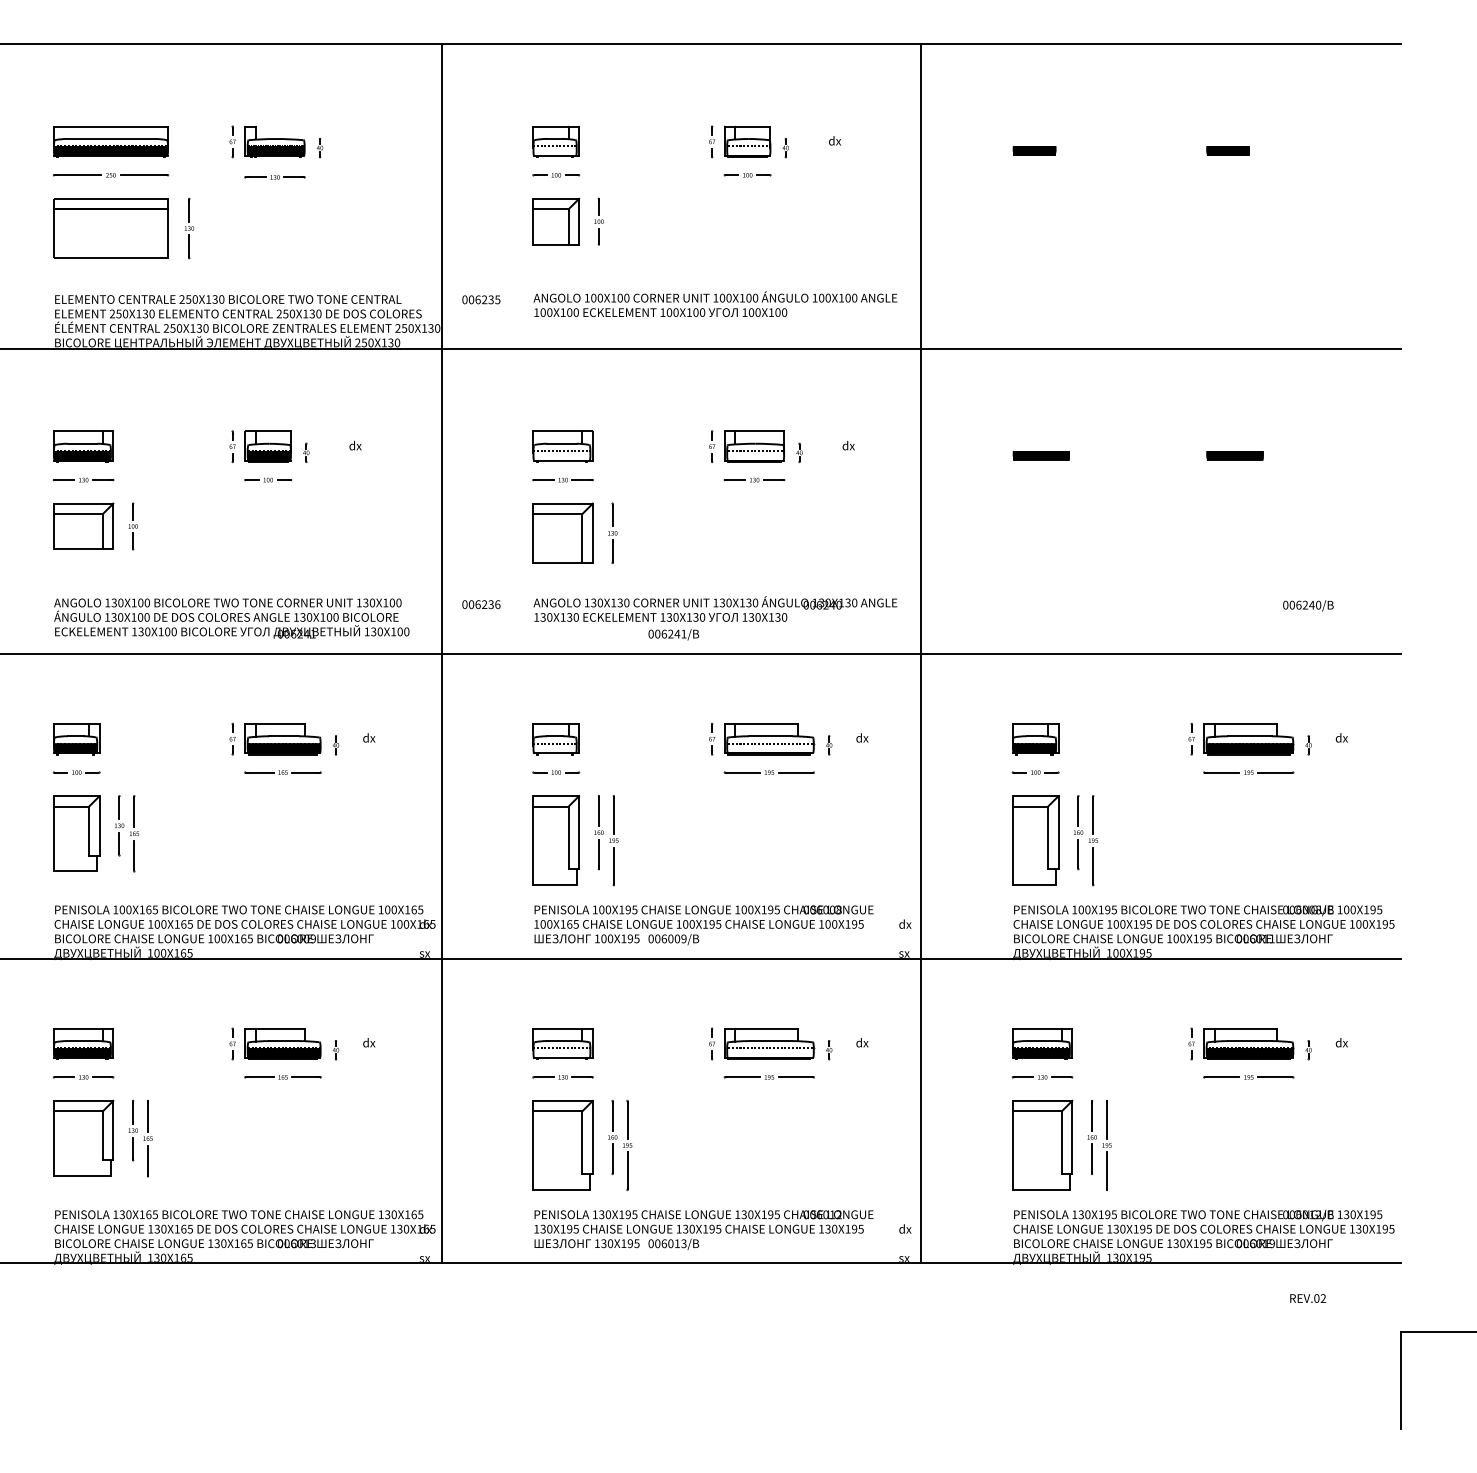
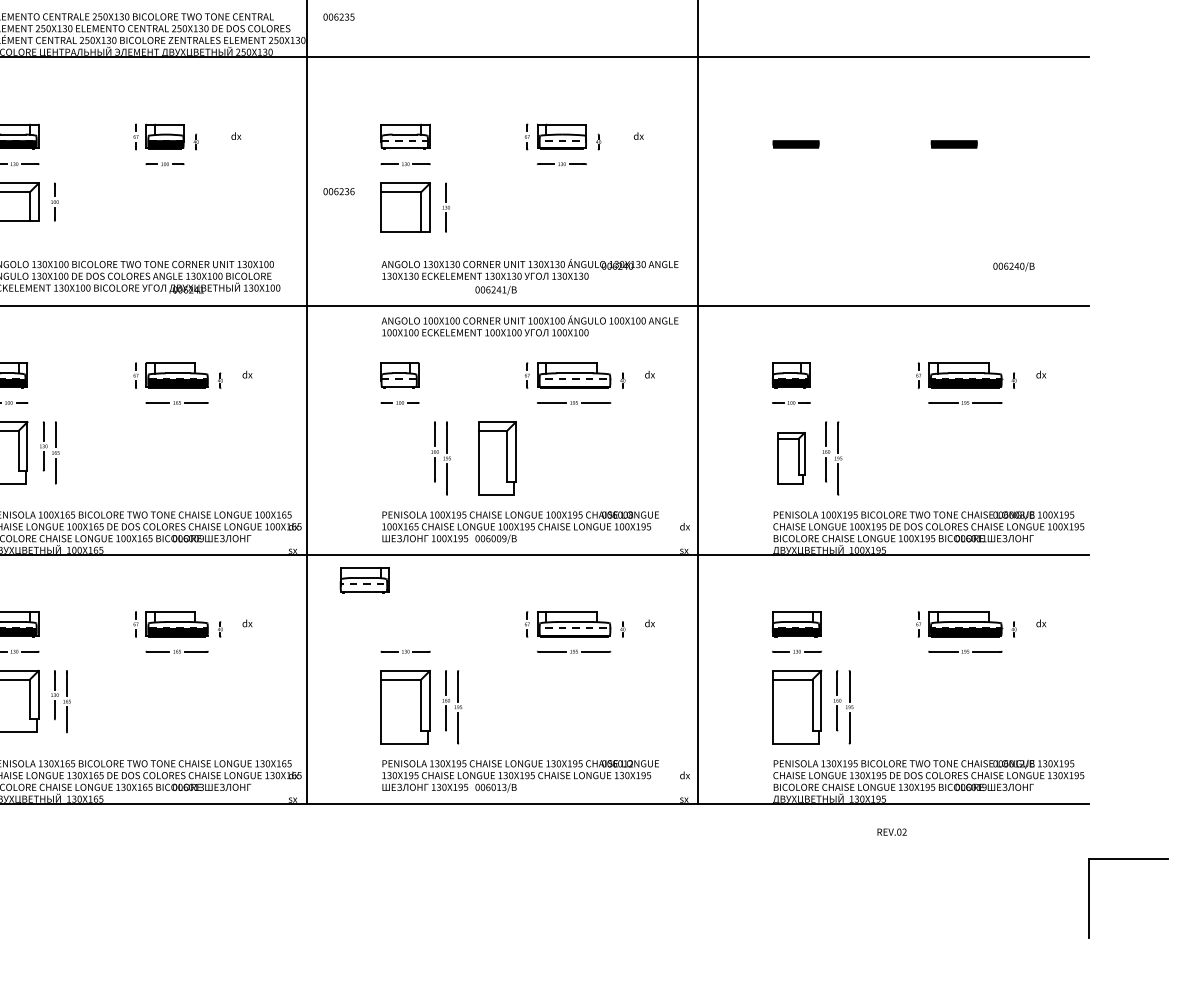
text: (715, 303) -> (530, 325), moved
text: (481, 604) -> (339, 191), moved
part: (556, 840) -> (497, 458), moved
part: (1035, 840) -> (791, 458), size x0.7
part: (562, 1043) -> (364, 579), moved
text: (1308, 1298) -> (892, 832), moved

